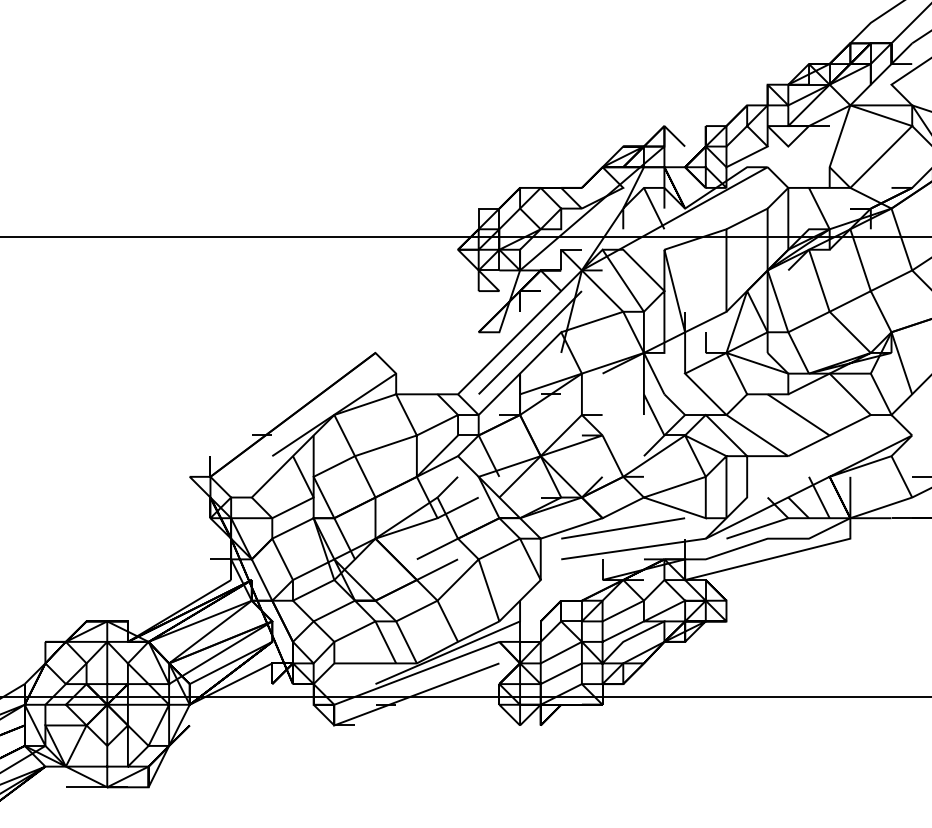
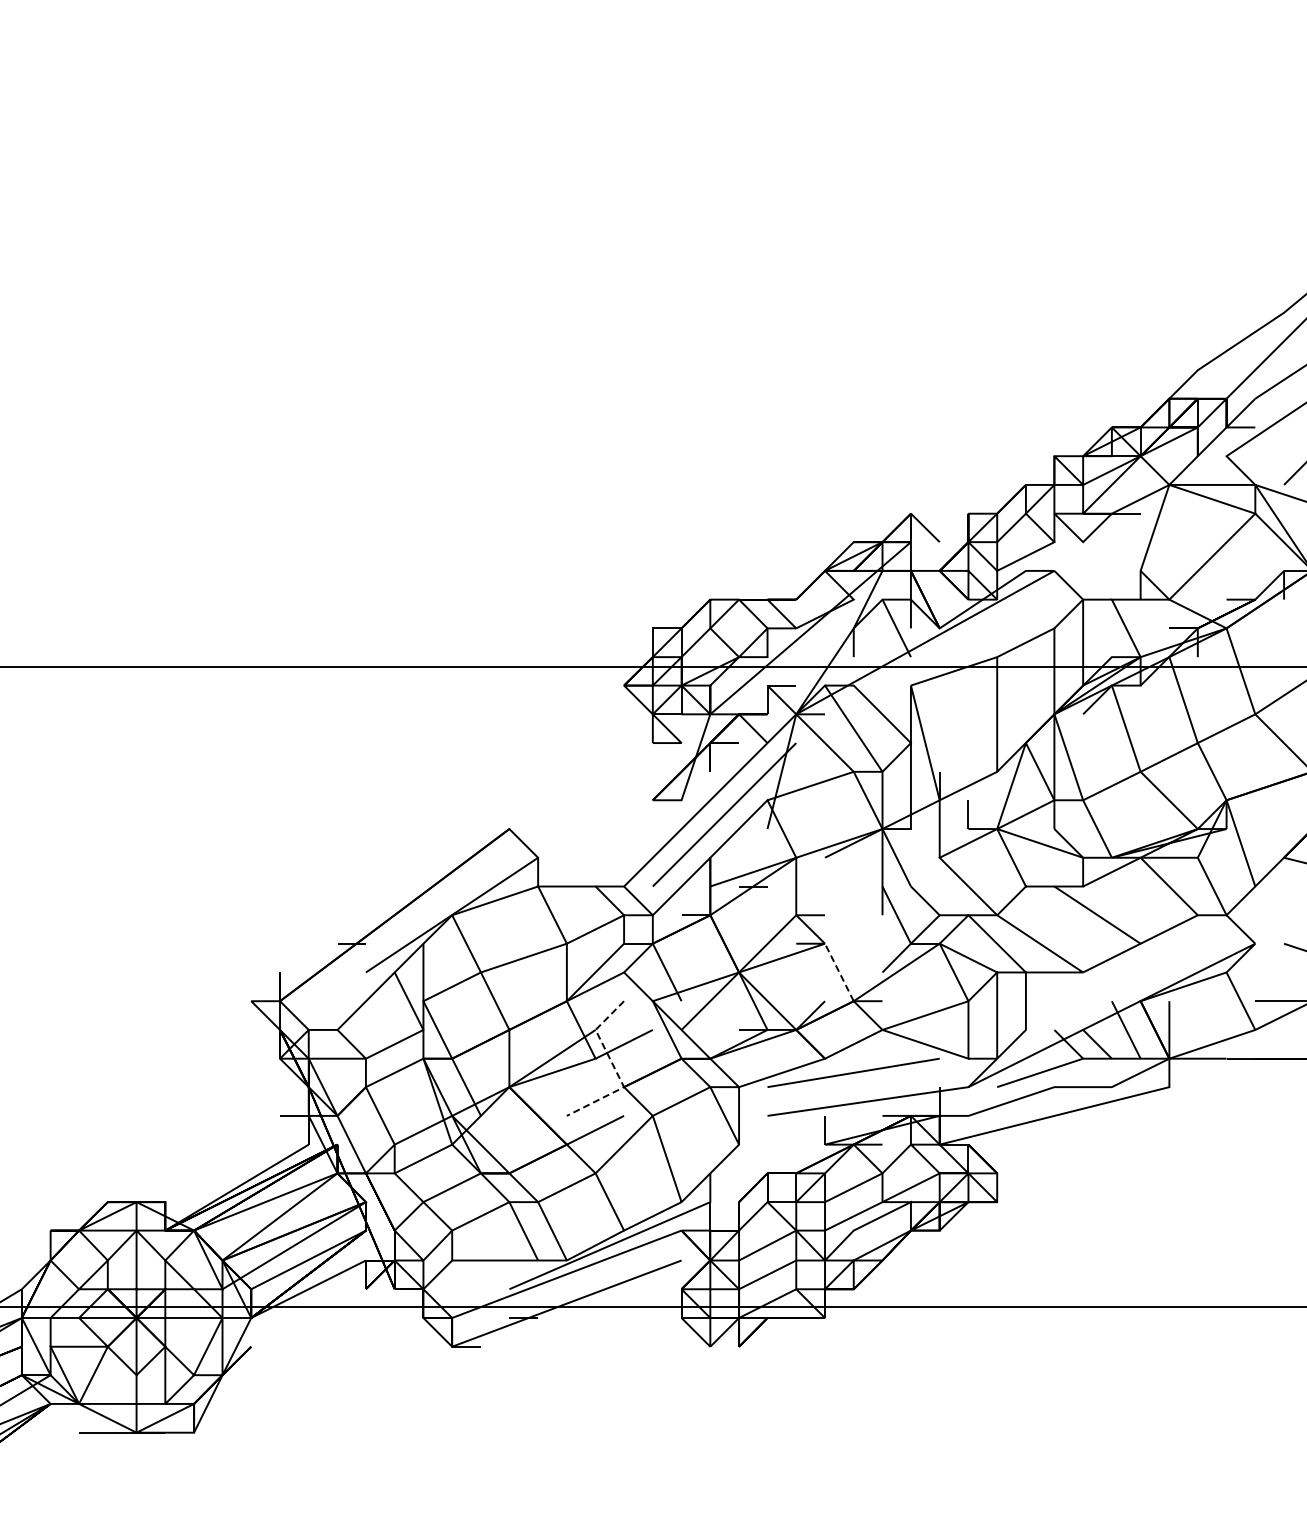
line: (613, 456) -> (839, 972), solid -> dashed
line: (451, 525) -> (615, 1069), solid -> dashed

